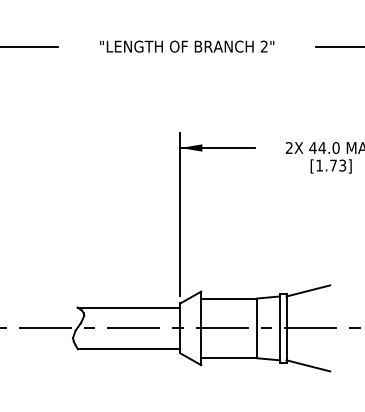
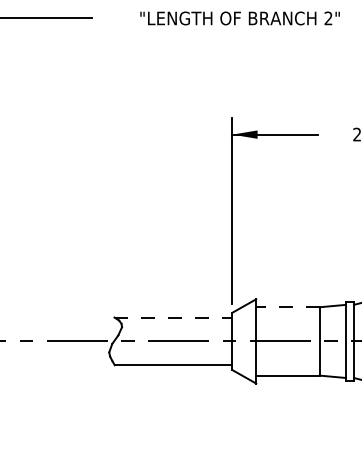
line: (228, 298) -> (287, 307), solid -> dashed
line: (129, 307) -> (173, 317), solid -> dashed

